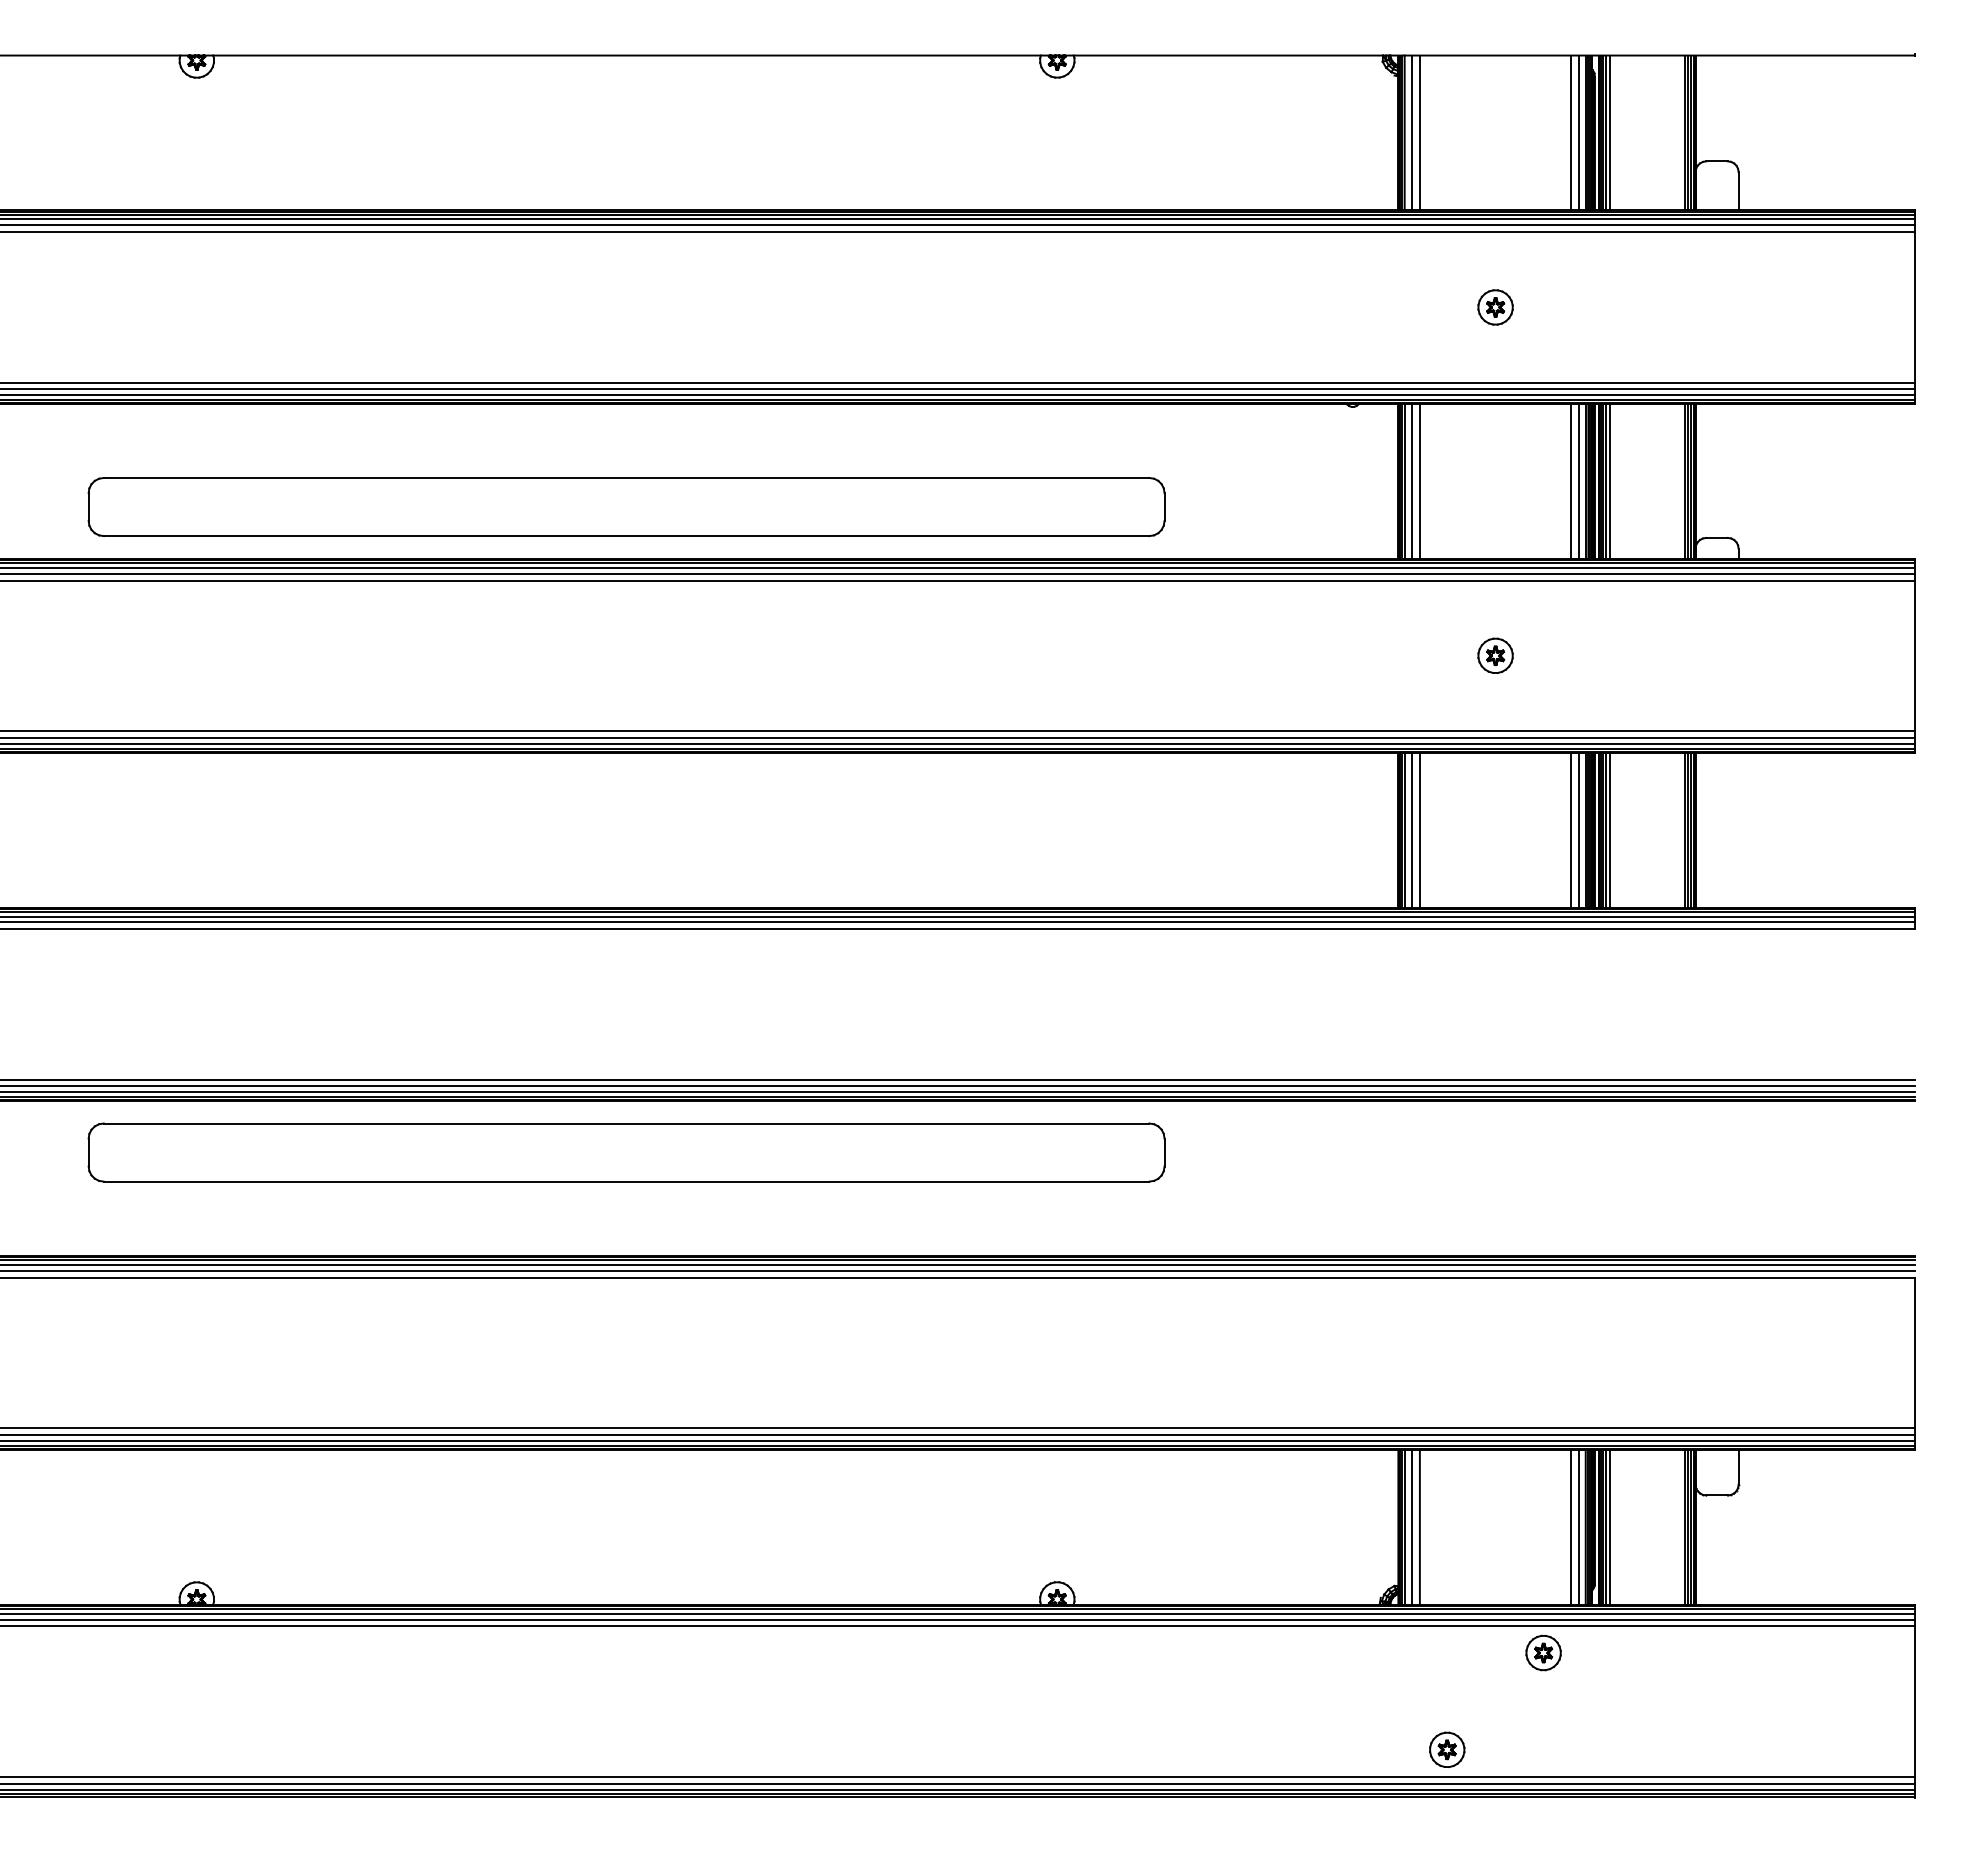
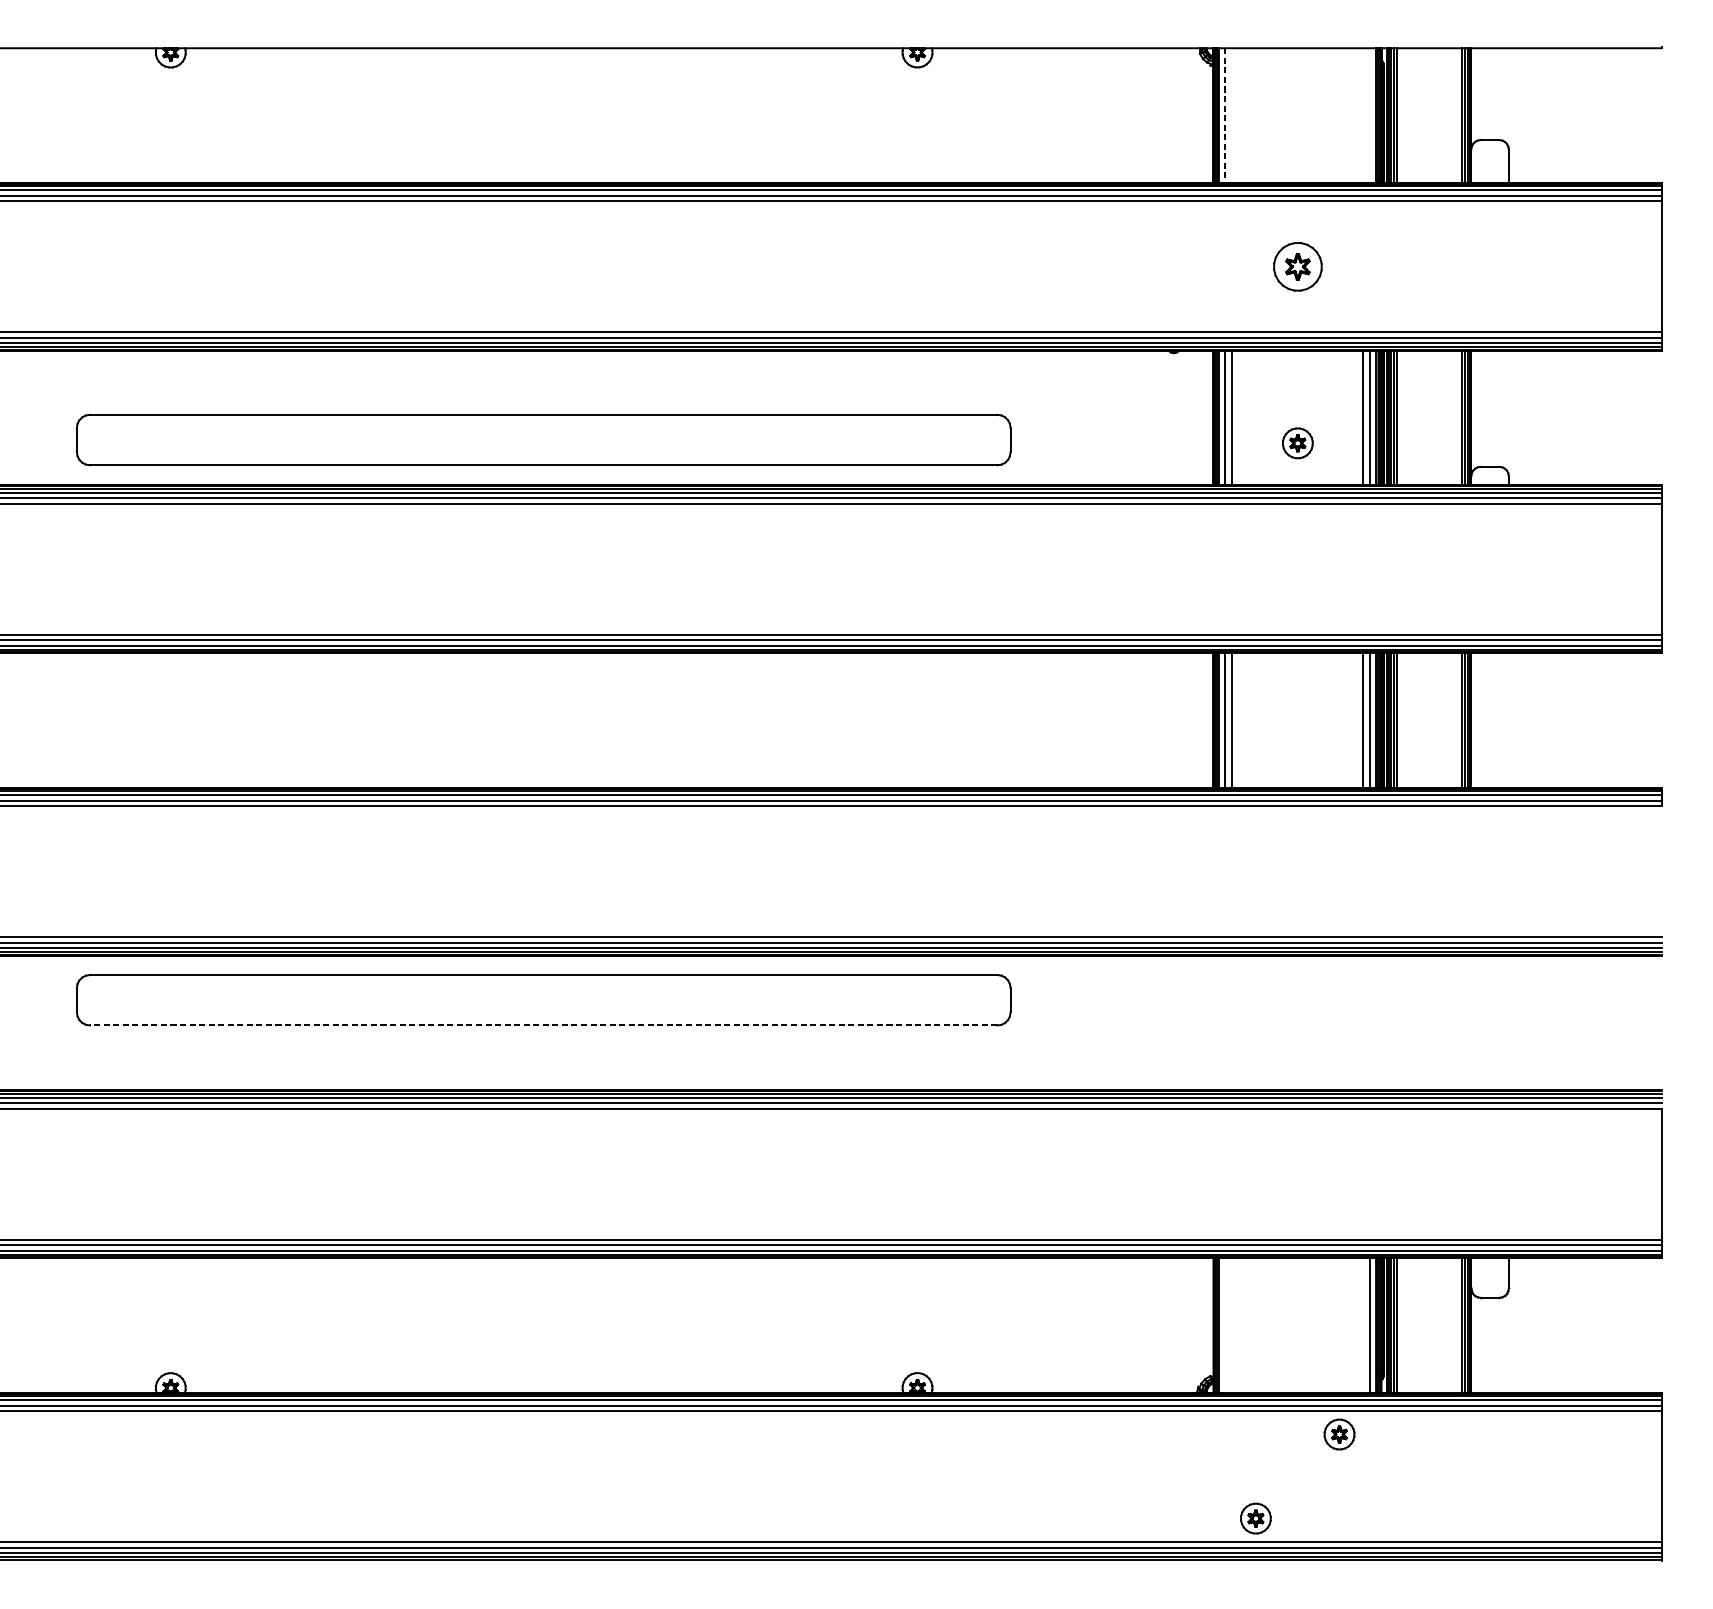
line: (1419, 132) -> (1231, 115), removed
line: (1570, 132) -> (1362, 115), removed
line: (1578, 132) -> (1369, 115), removed
line: (1411, 133) -> (1224, 115), solid -> dashed
part: (1495, 307) -> (1297, 266), size x1.6
part: (1495, 655) -> (1297, 443), moved
line: (626, 1181) -> (543, 1025), solid -> dashed
line: (1411, 1526) -> (1224, 1324), removed
line: (1419, 1526) -> (1231, 1324), removed
line: (1570, 1526) -> (1362, 1324), removed

